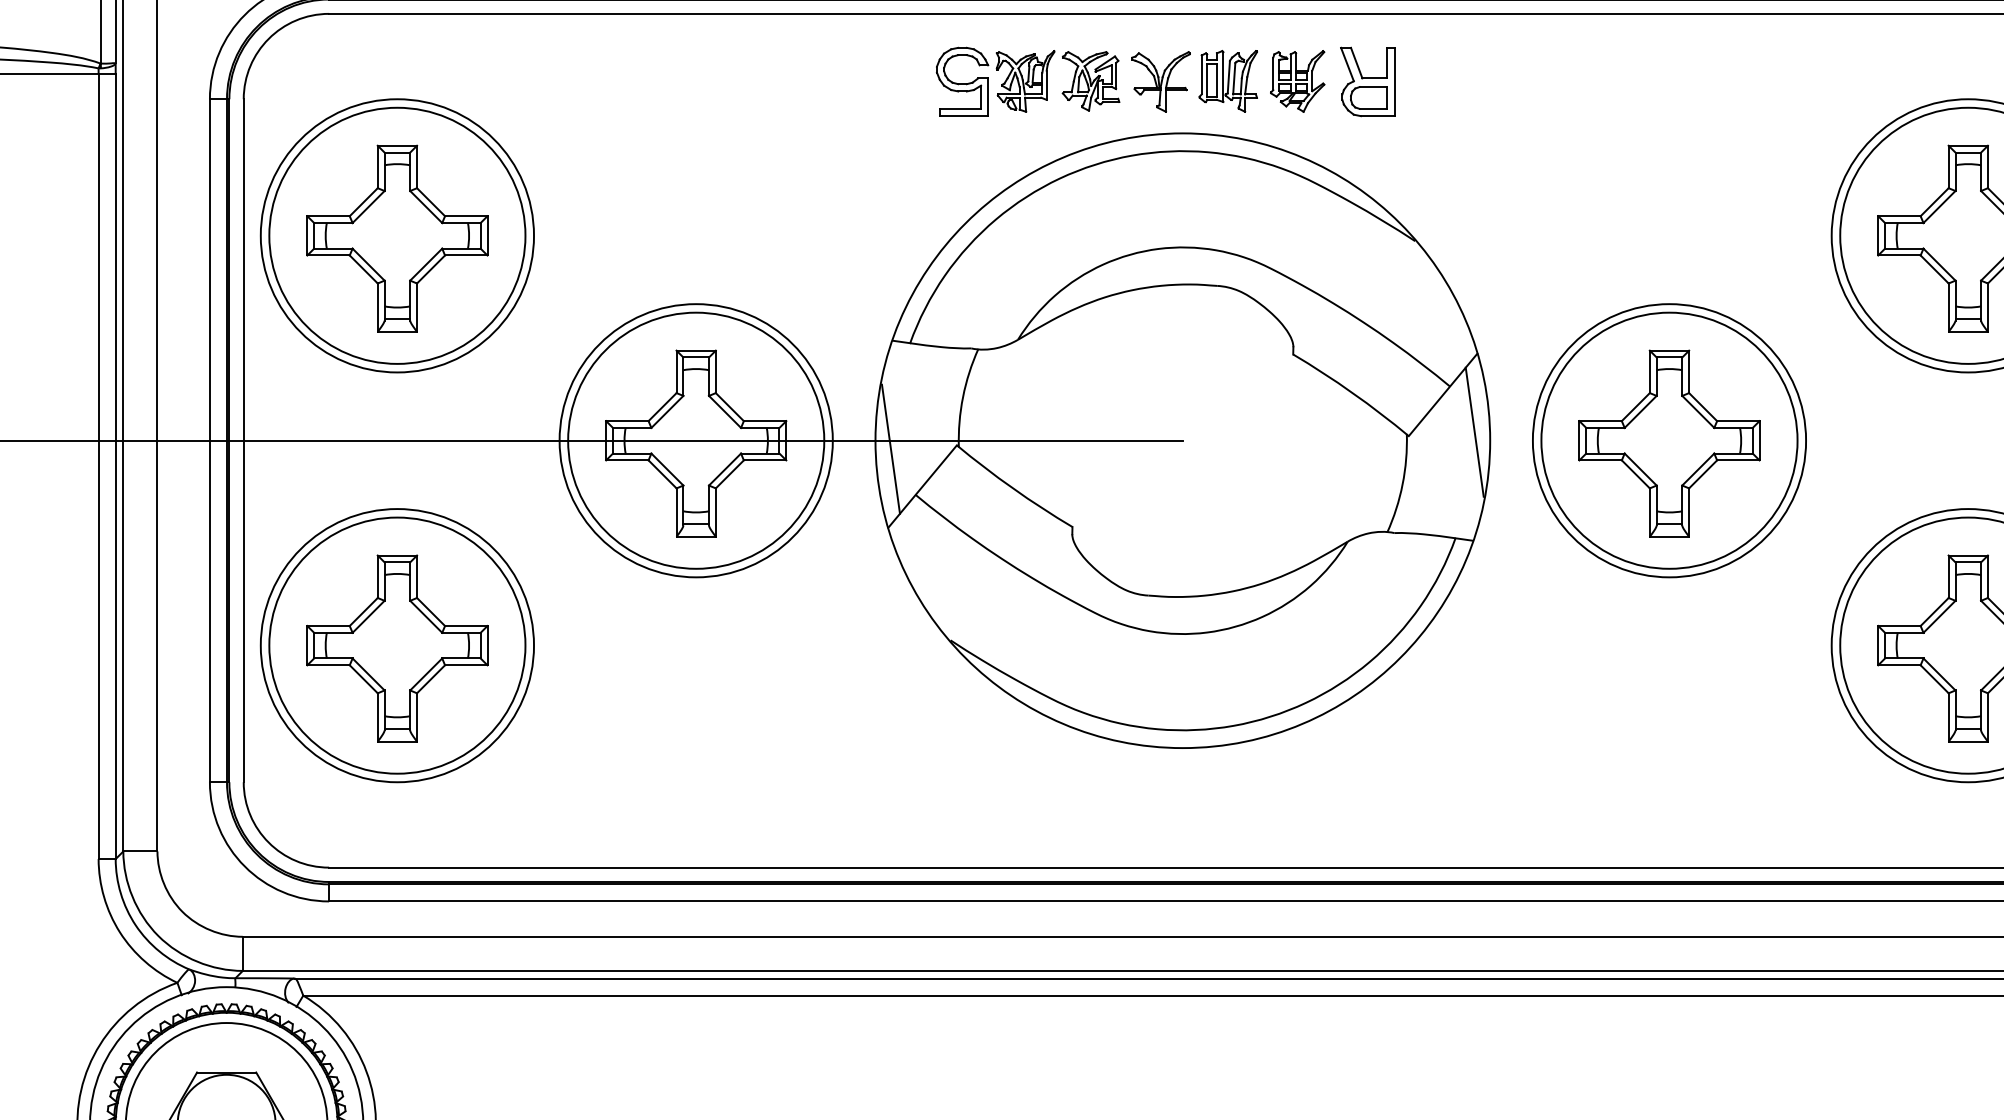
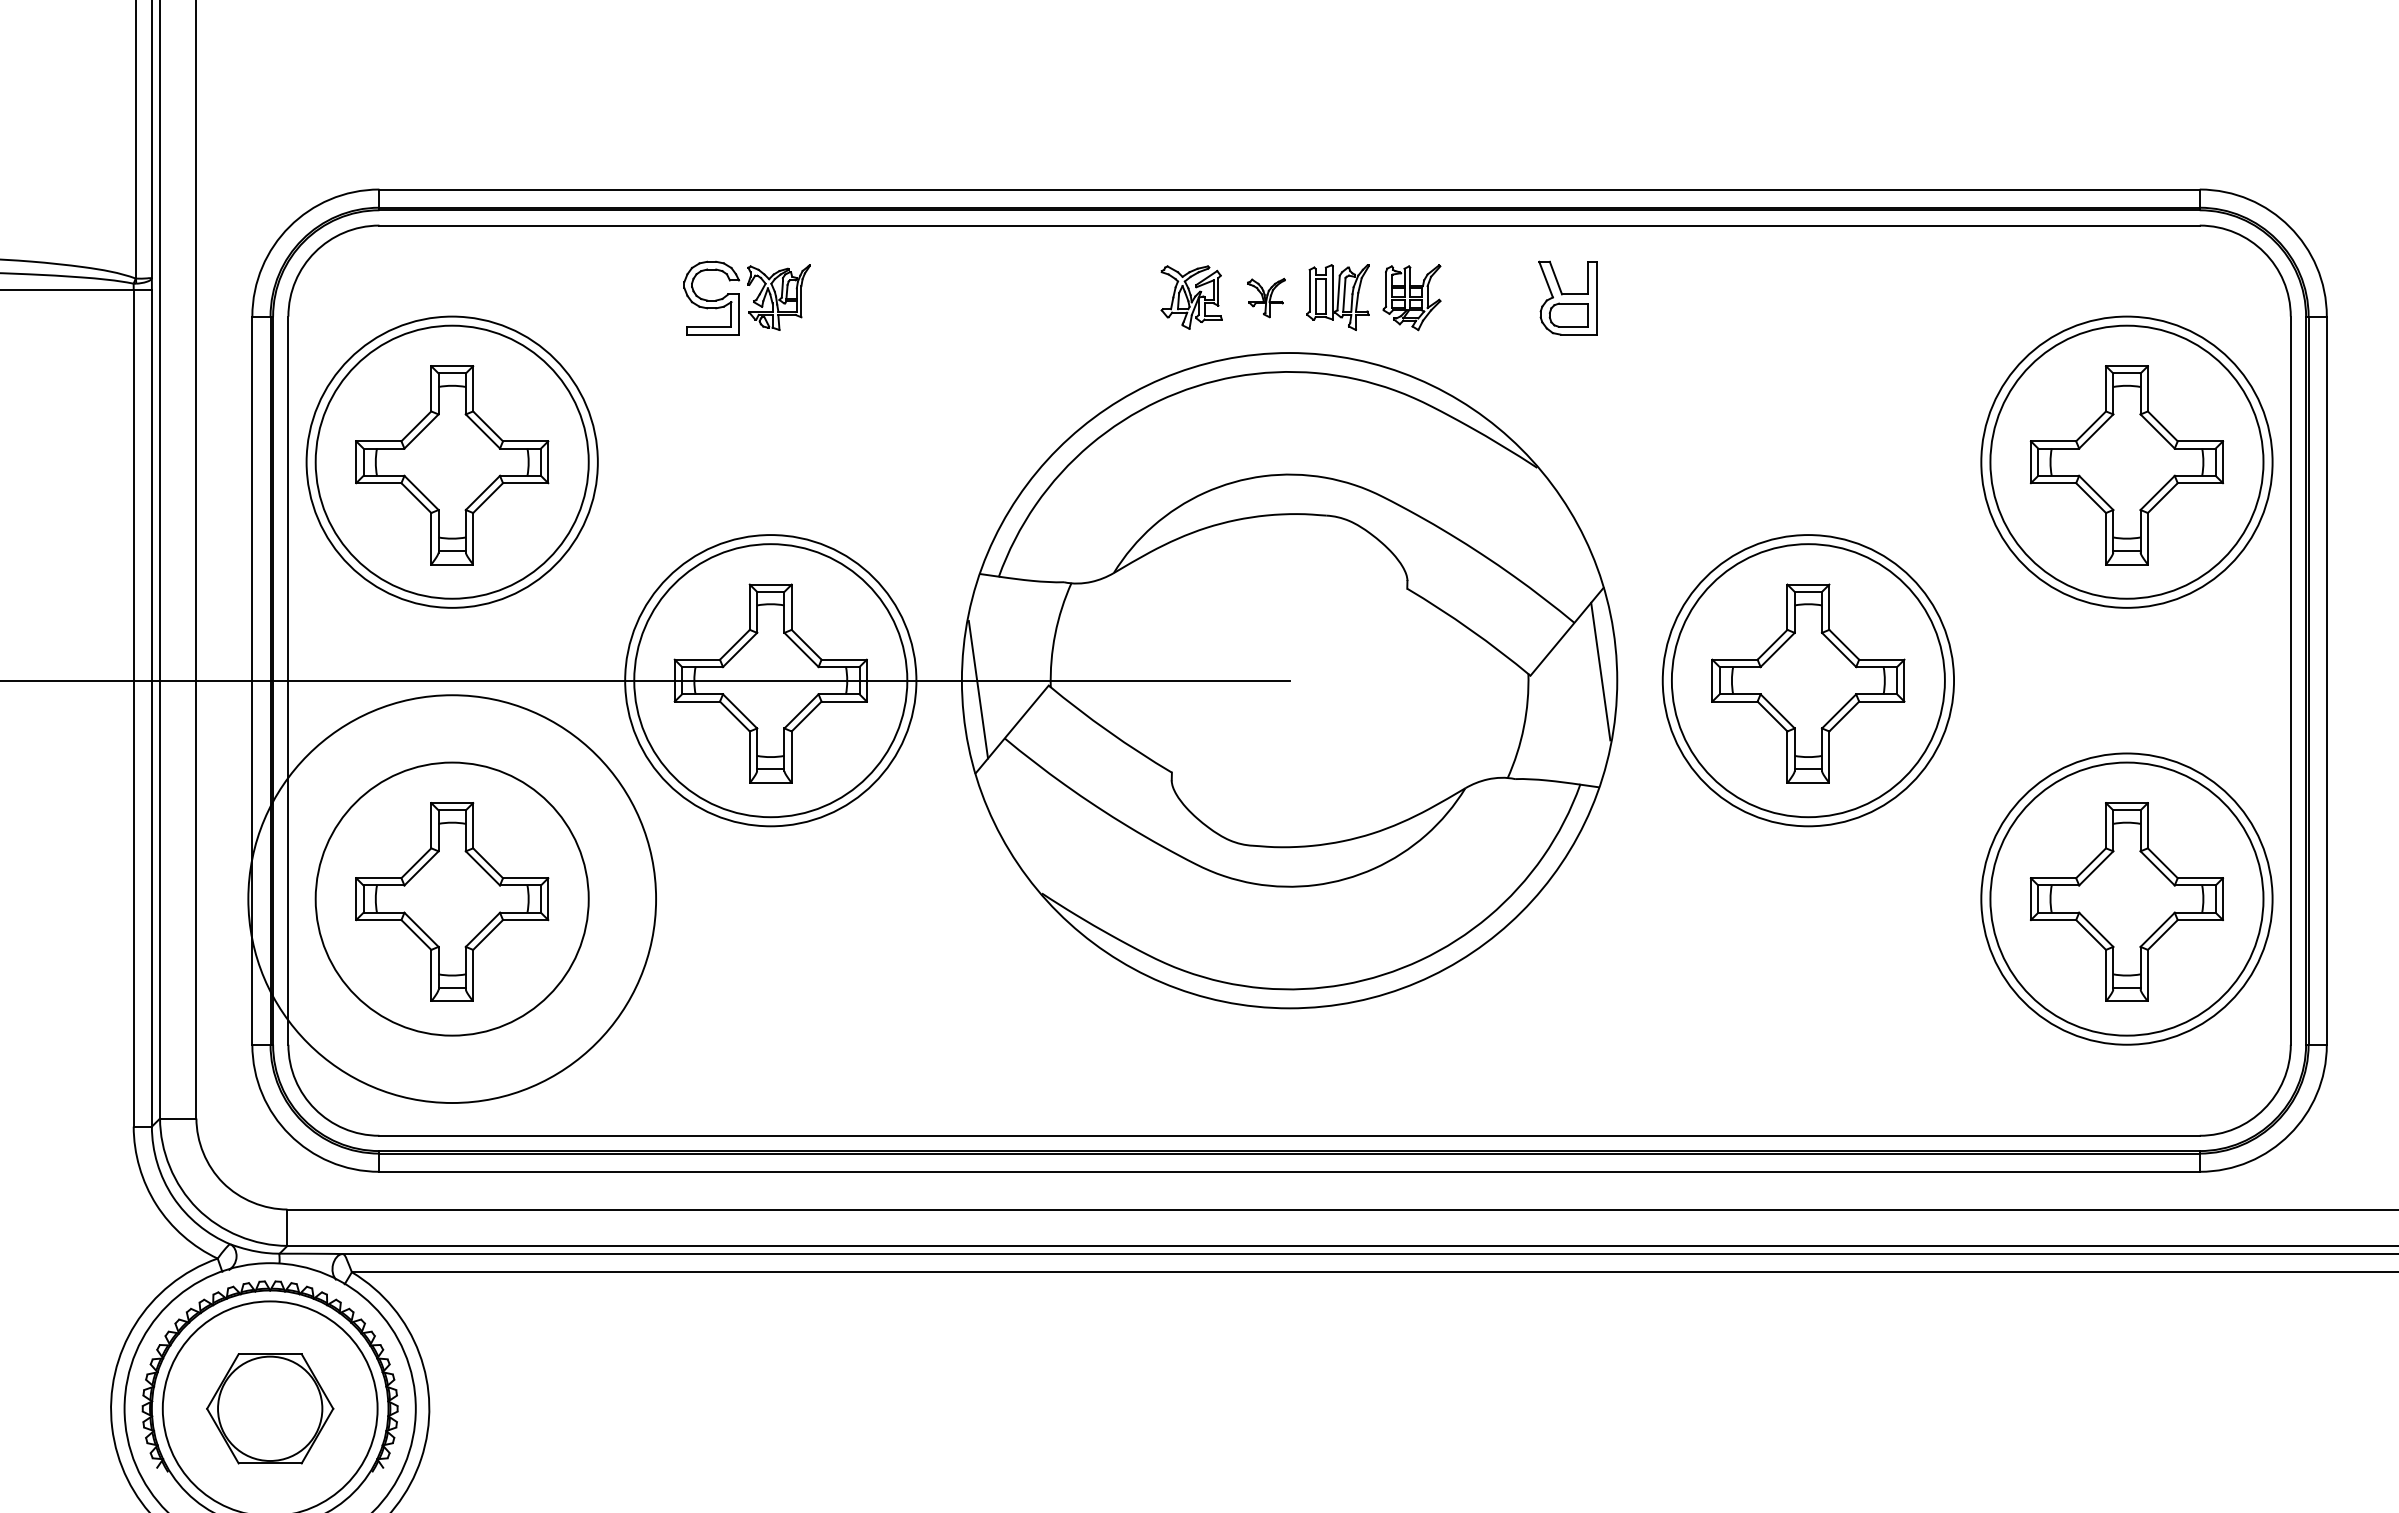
part: (988, 81) -> (739, 297), moved
part: (1161, 81) -> (1266, 297), size x0.6
part: (1367, 81) -> (1567, 297), moved
circle: (396, 645) -> (451, 898), size x1.4

